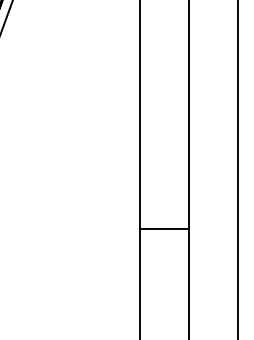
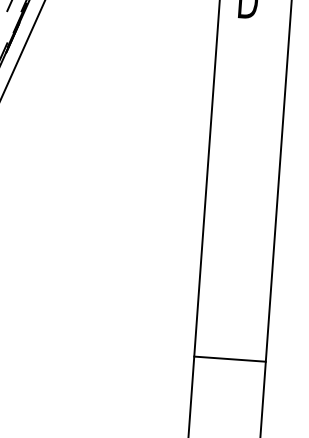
line: (163, 229) -> (228, 359), moved

